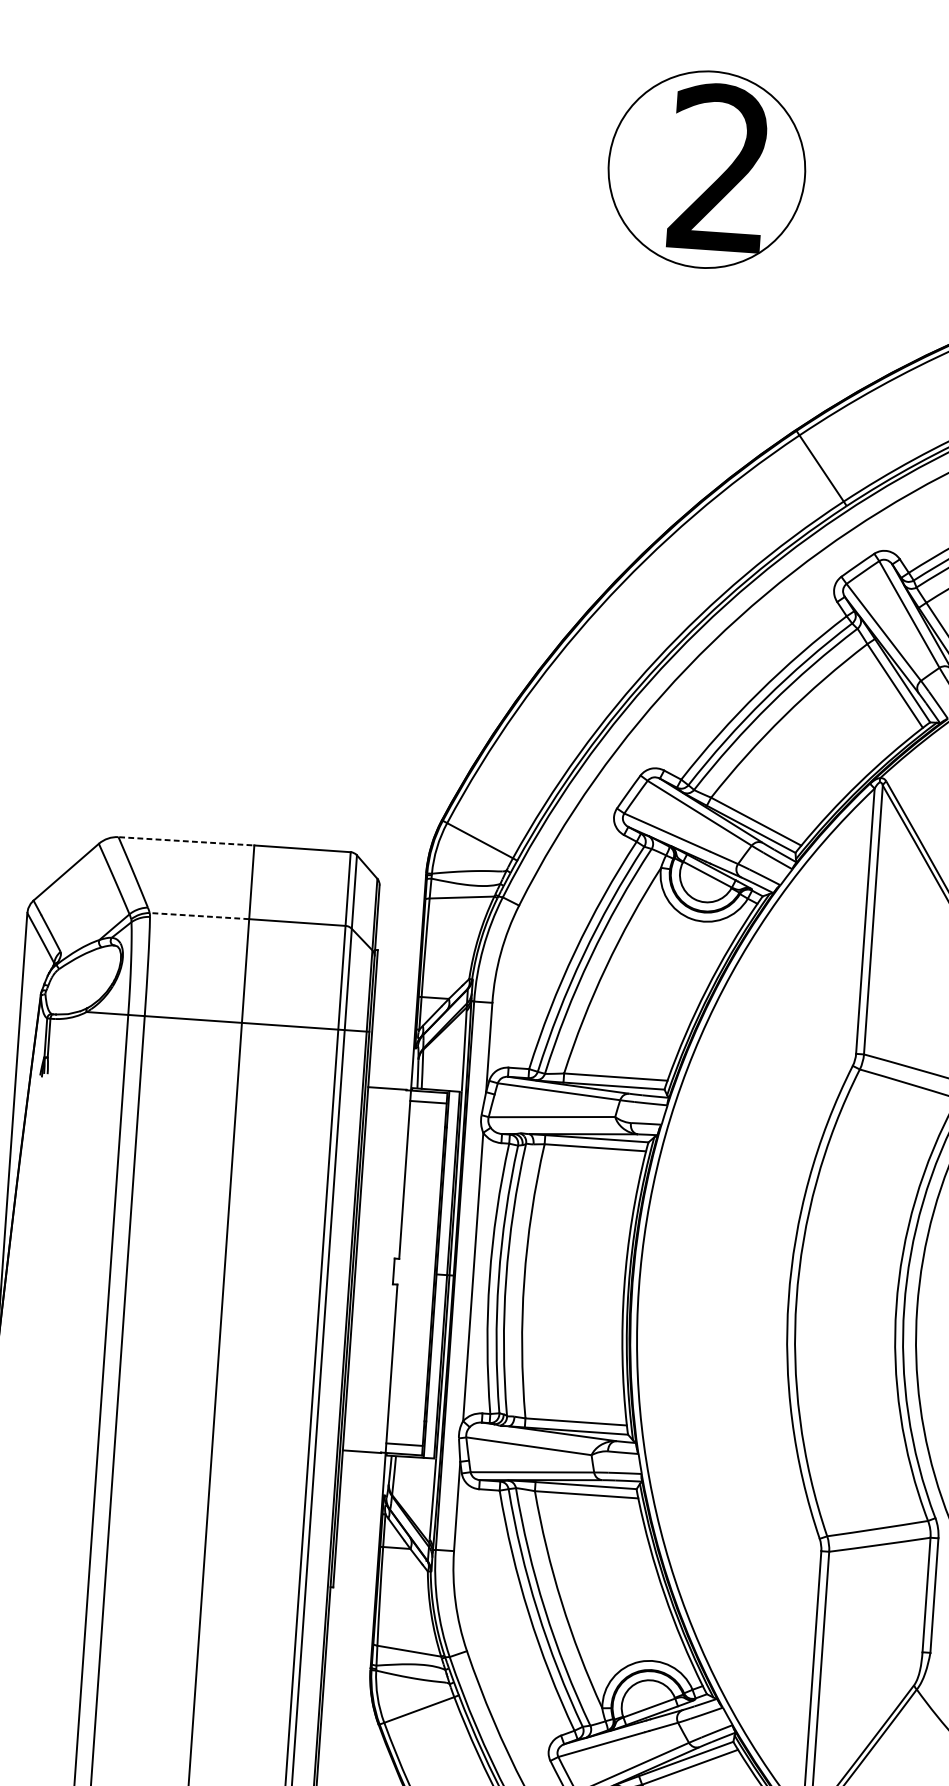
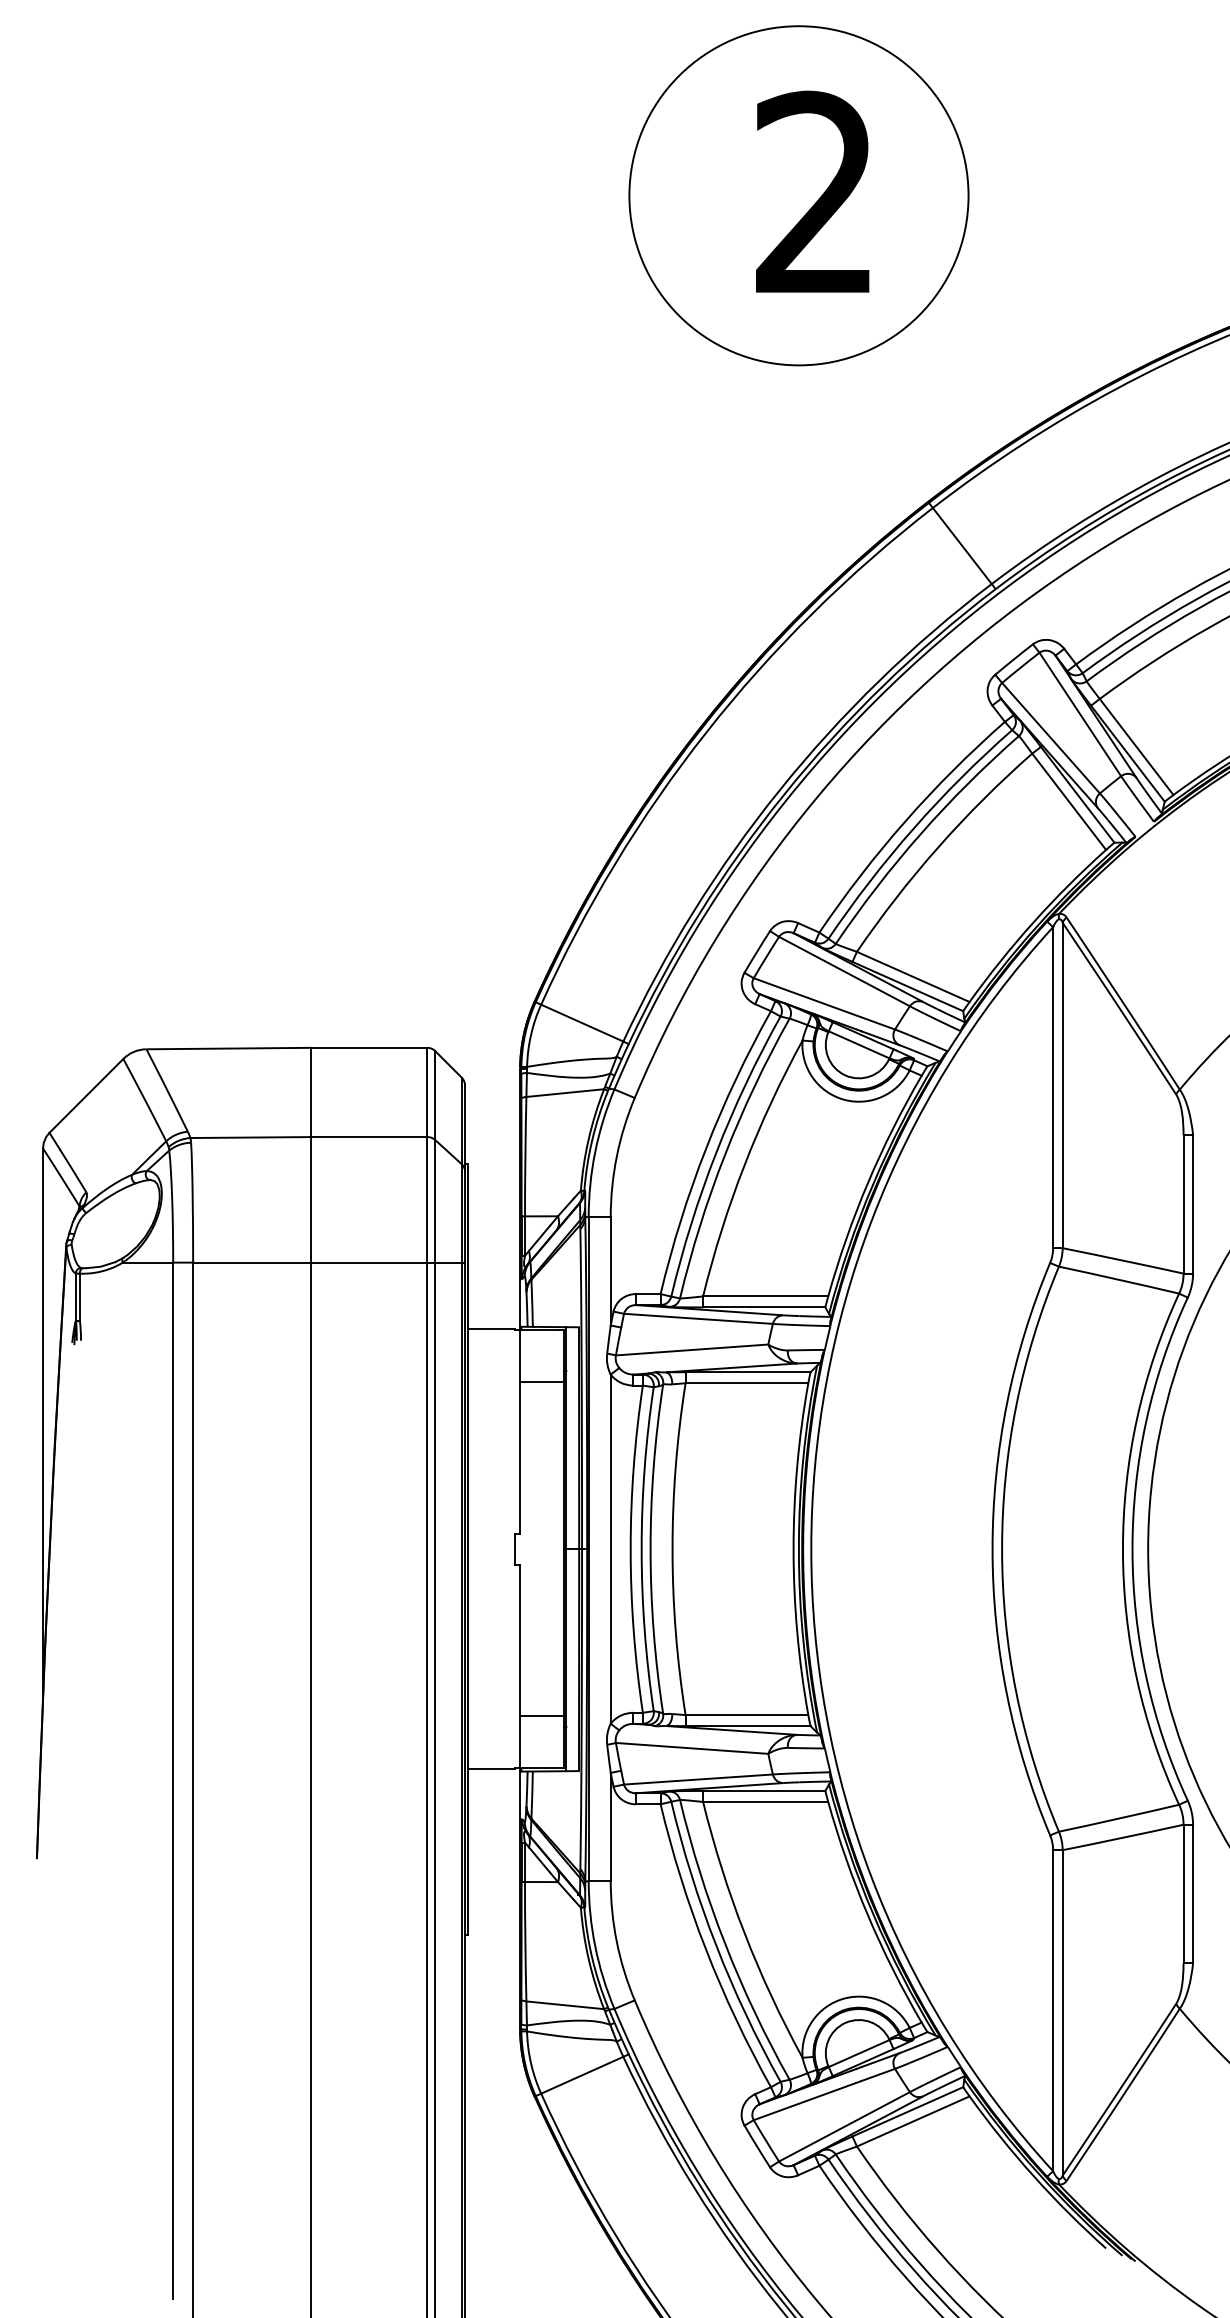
circle: (706, 169) -> (798, 195), size x1.43
line: (187, 841) -> (229, 1048), dashed -> solid
line: (199, 916) -> (250, 1137), dashed -> solid
line: (428, 1102) -> (542, 1382), moved
line: (404, 1444) -> (542, 1715), moved

